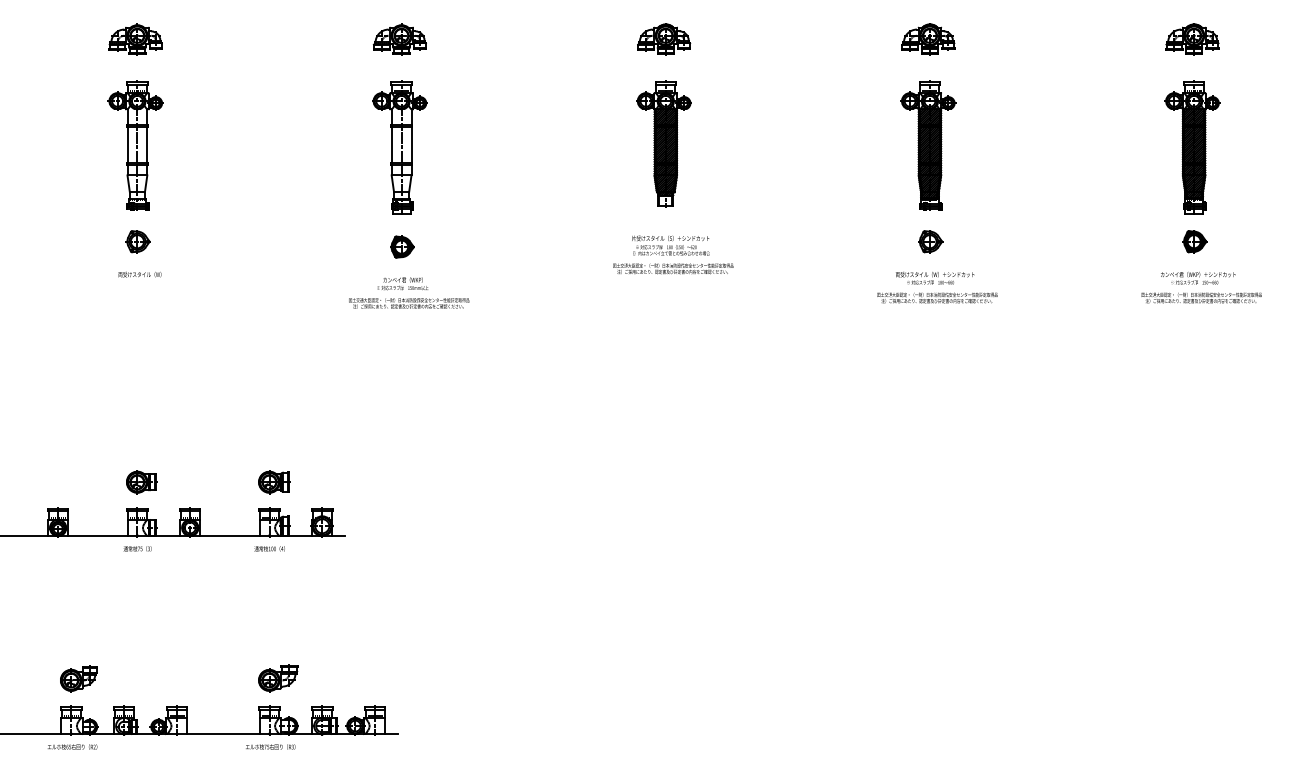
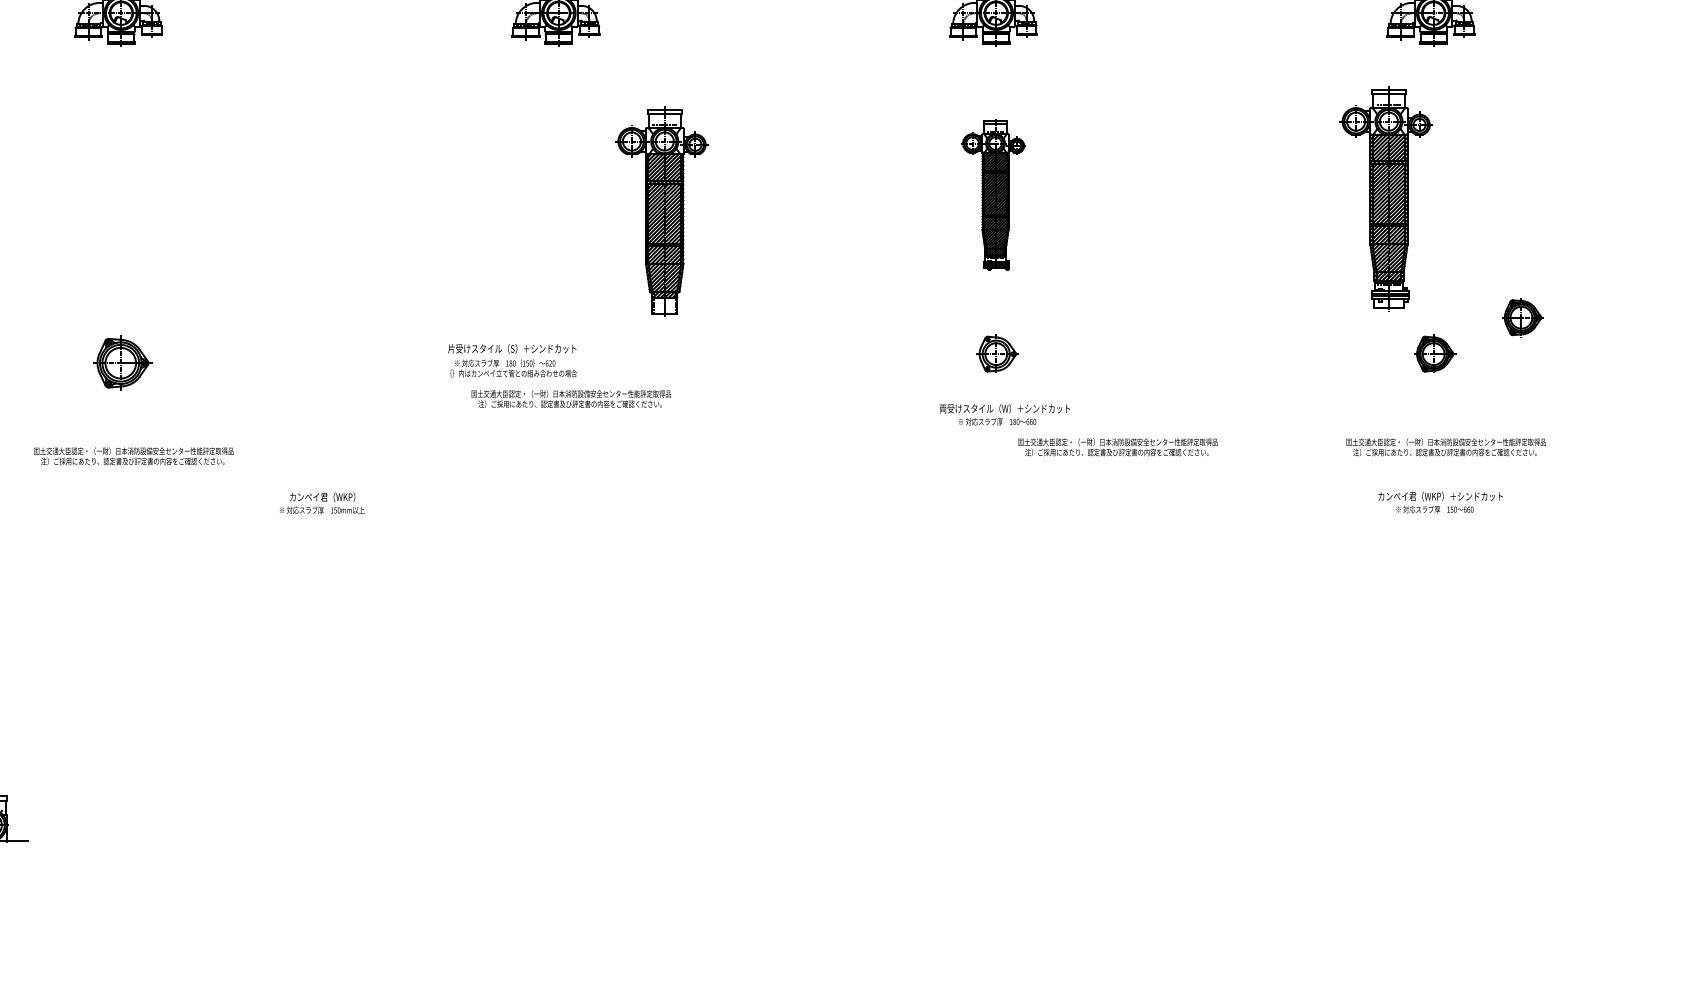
part: (663, 143) -> (661, 211), moved
part: (928, 145) -> (993, 194), size x0.7
part: (399, 147) -> (117, 198), removed
part: (1192, 147) -> (1386, 198), moved
part: (1247, 219) -> (1522, 317), added
text: (670, 245) -> (511, 360), moved
part: (402, 246) -> (122, 362), size x1.4
text: (1198, 278) -> (1440, 502), moved
text: (402, 283) -> (321, 502), moved
text: (937, 297) -> (1118, 446), moved

